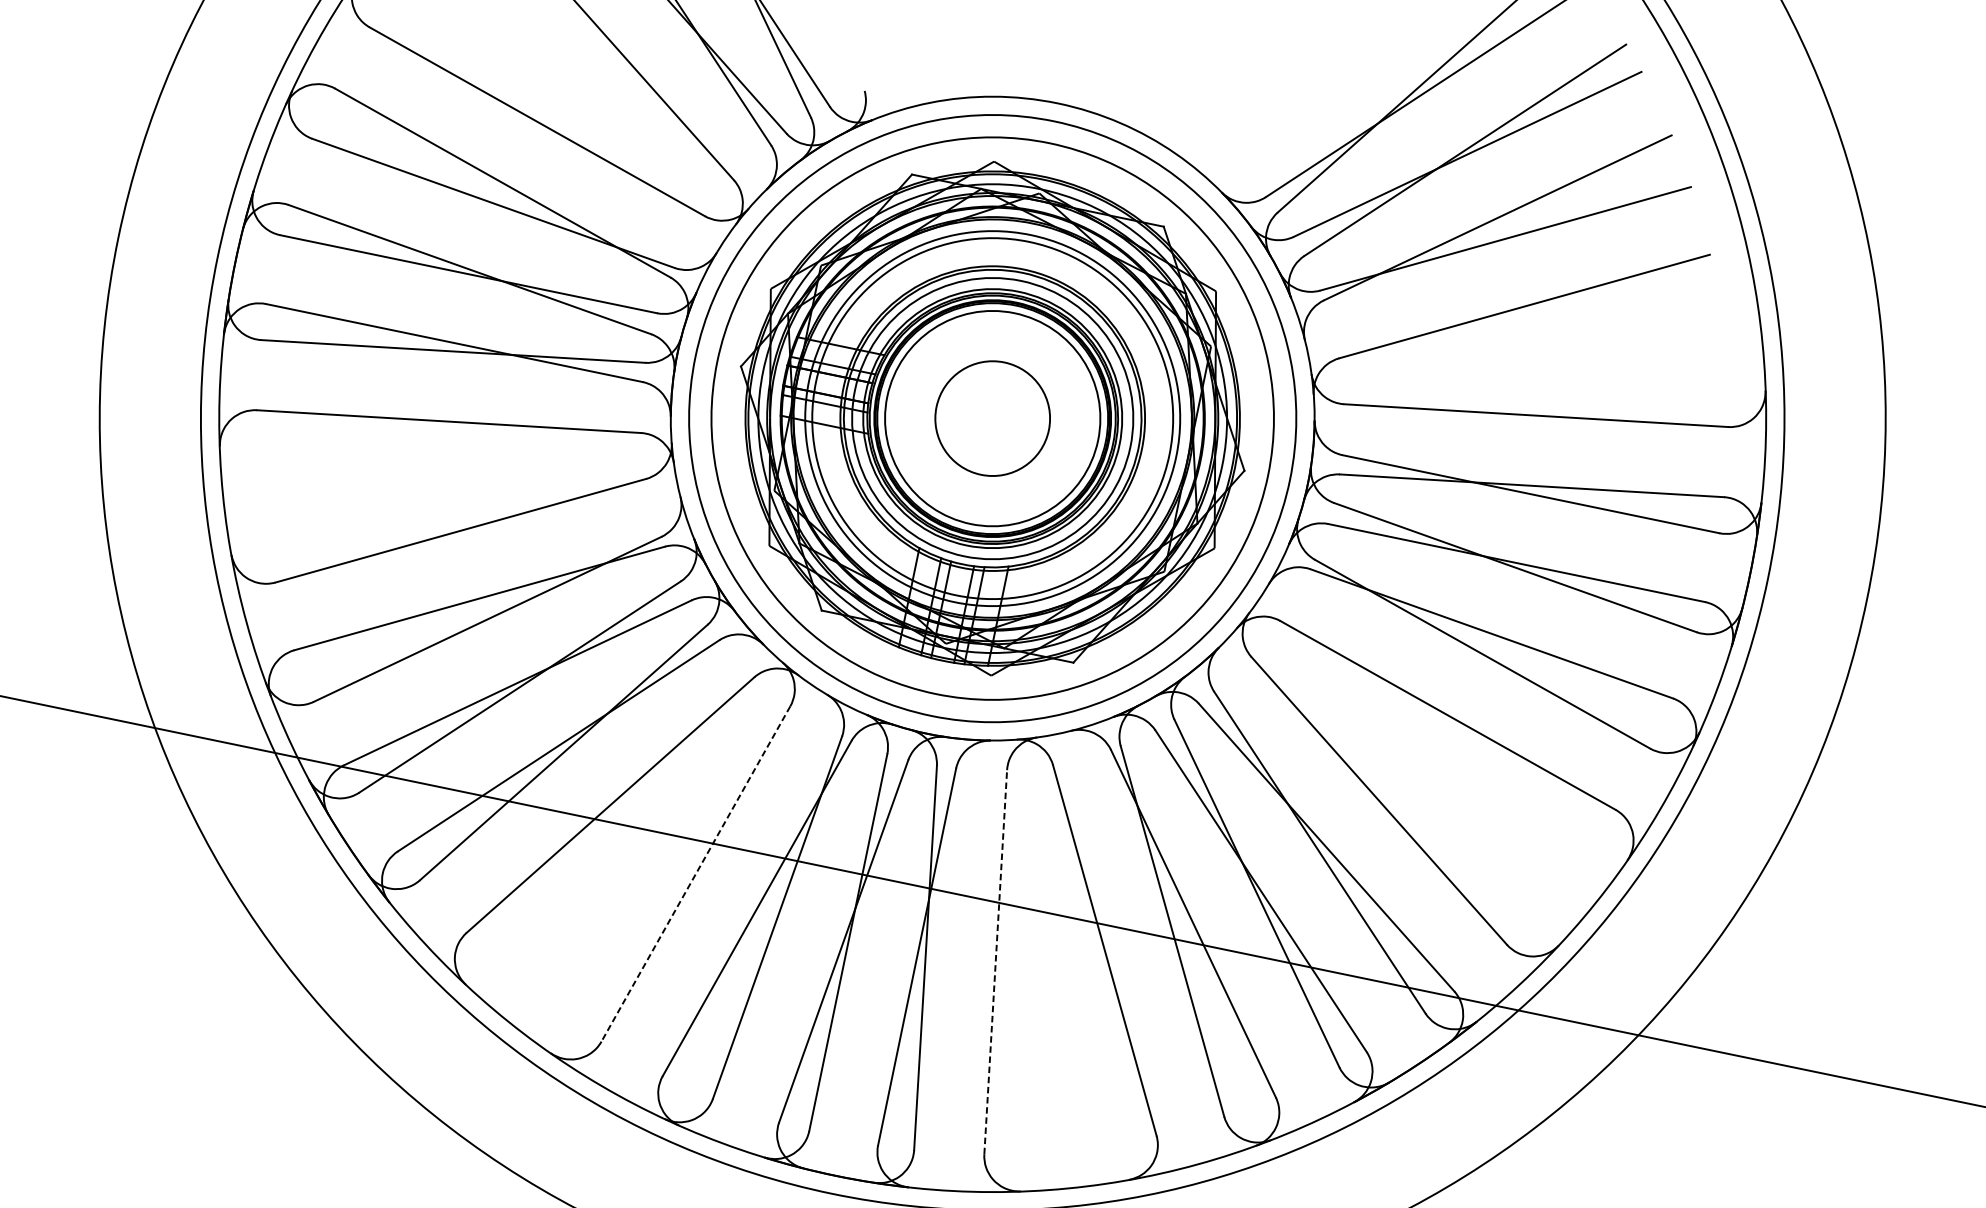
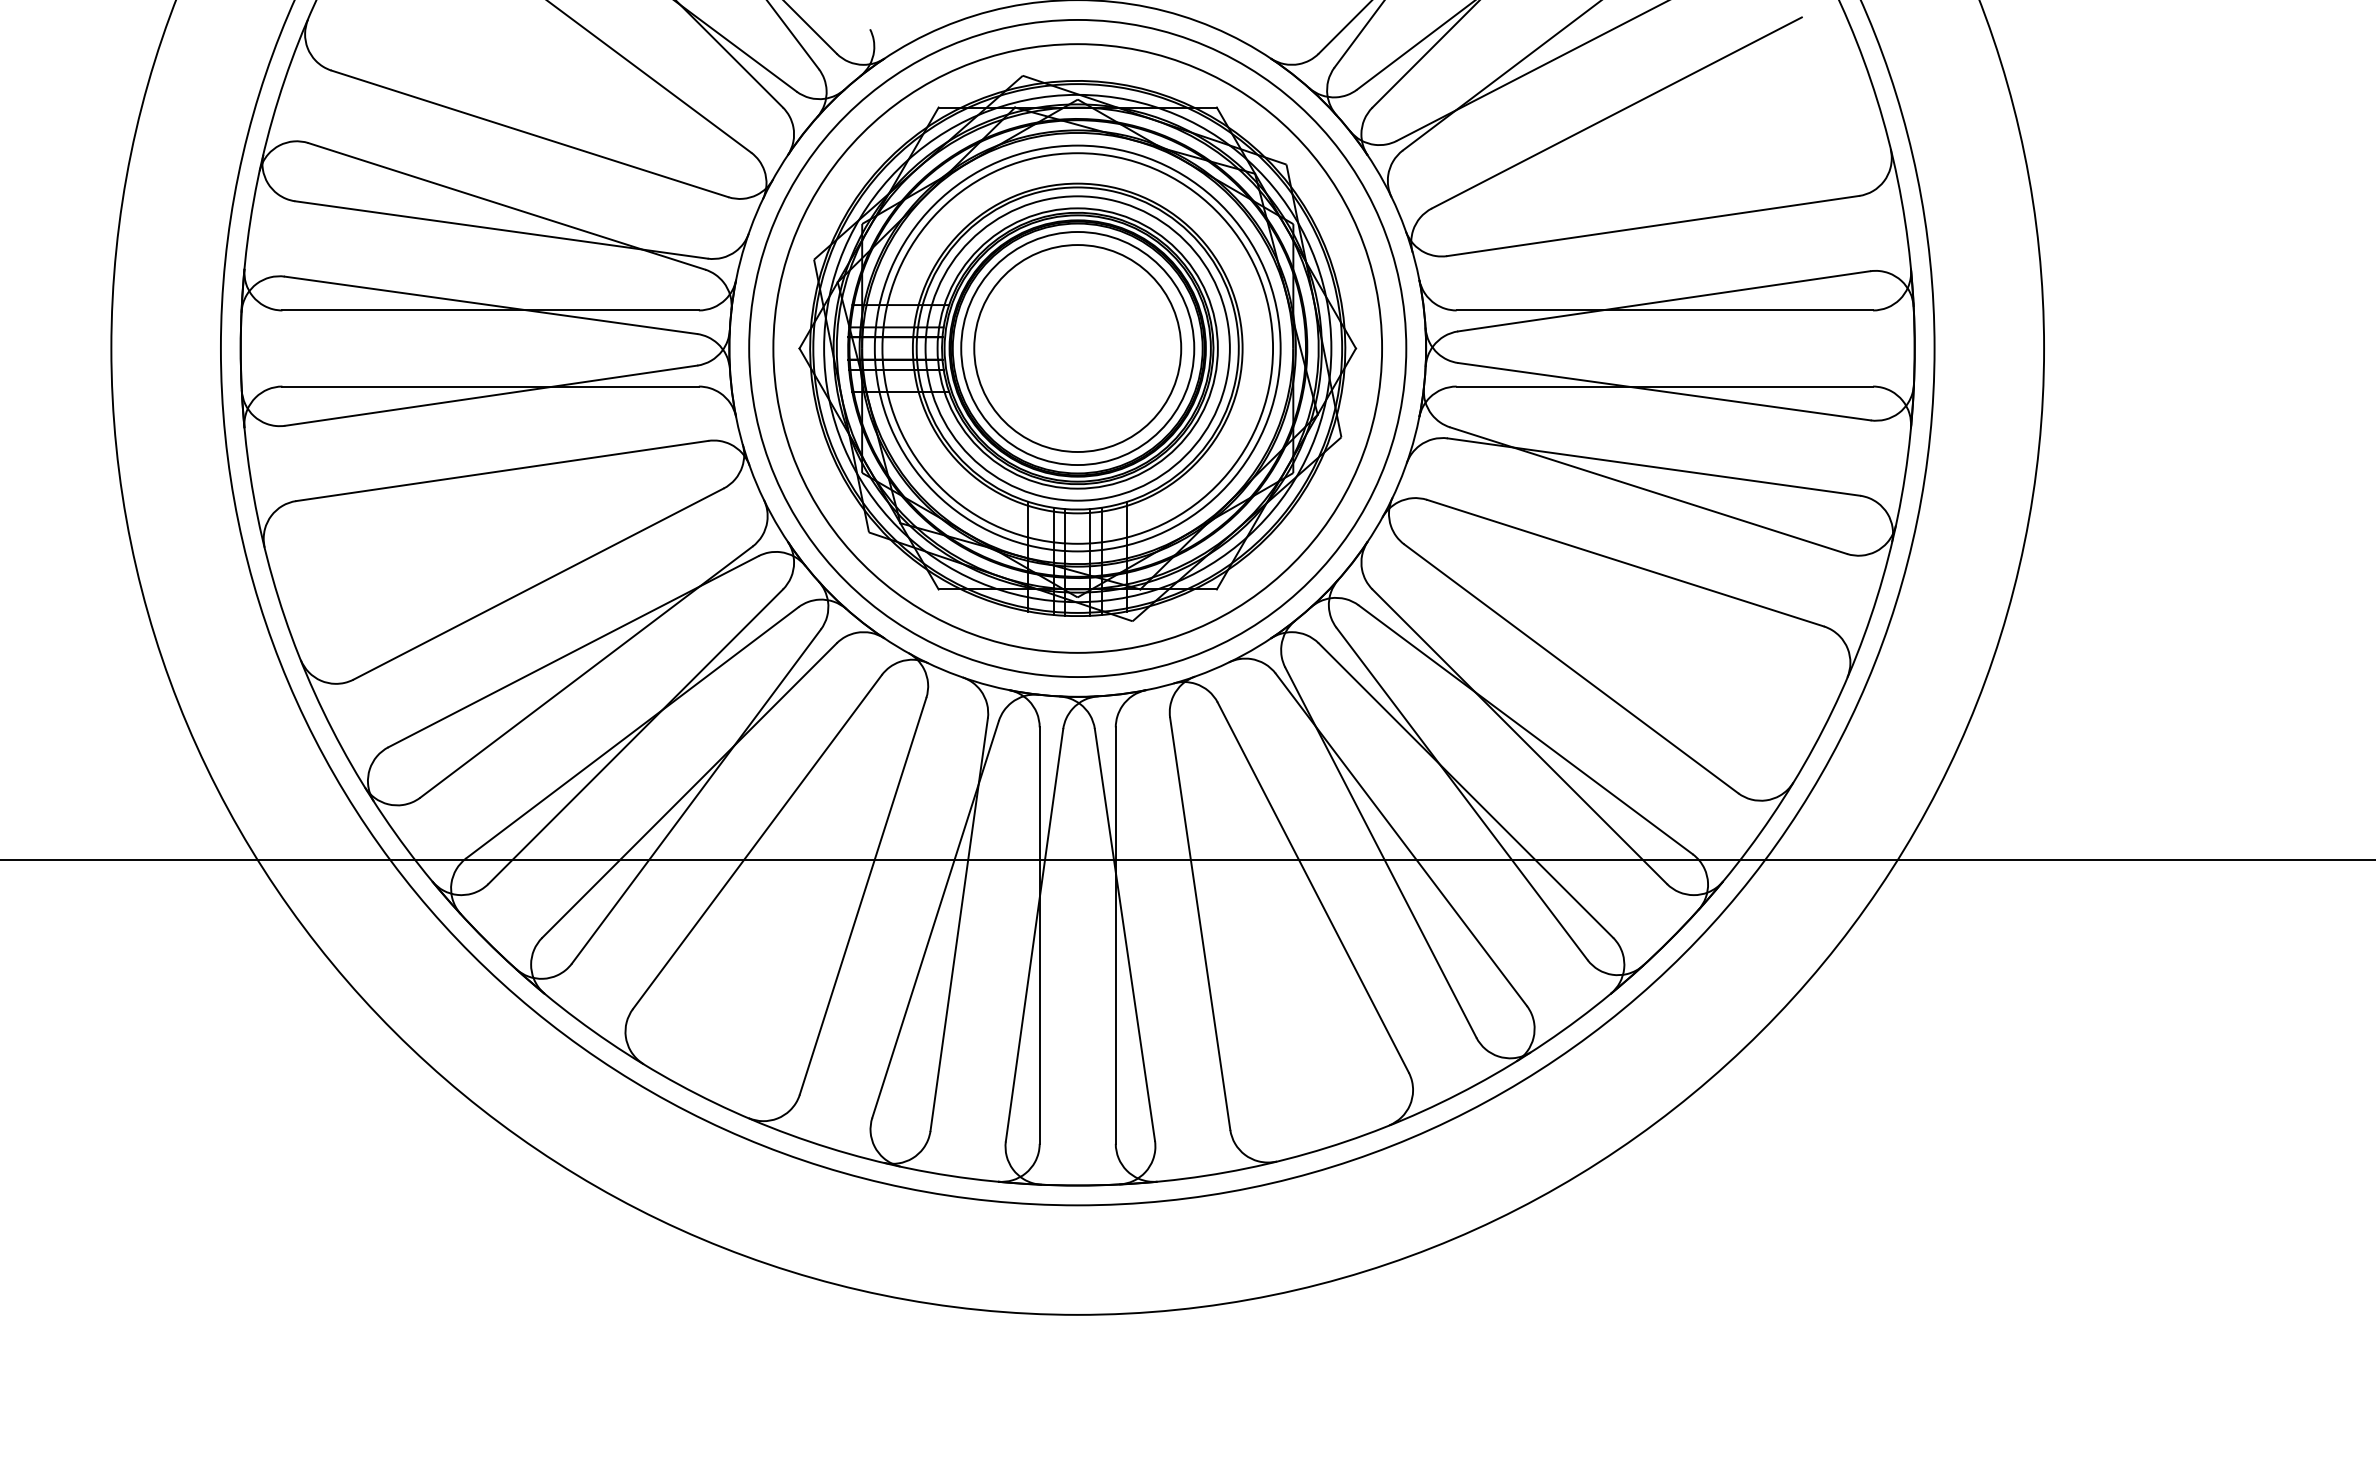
circle: (992, 418) -> (1077, 348), size x1.67
line: (695, 874) -> (862, 896), dashed -> solid
line: (996, 961) -> (1200, 923), dashed -> solid

